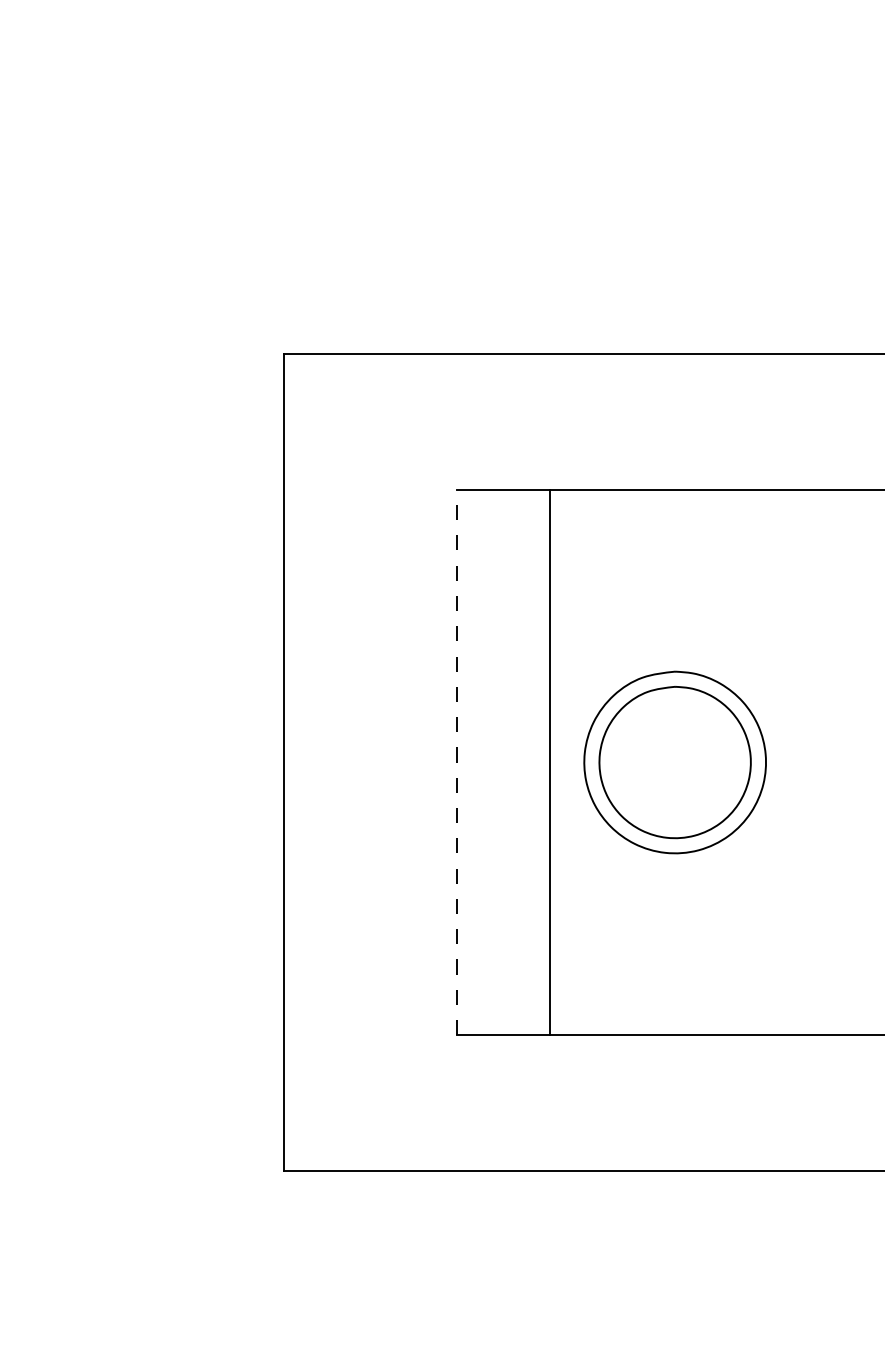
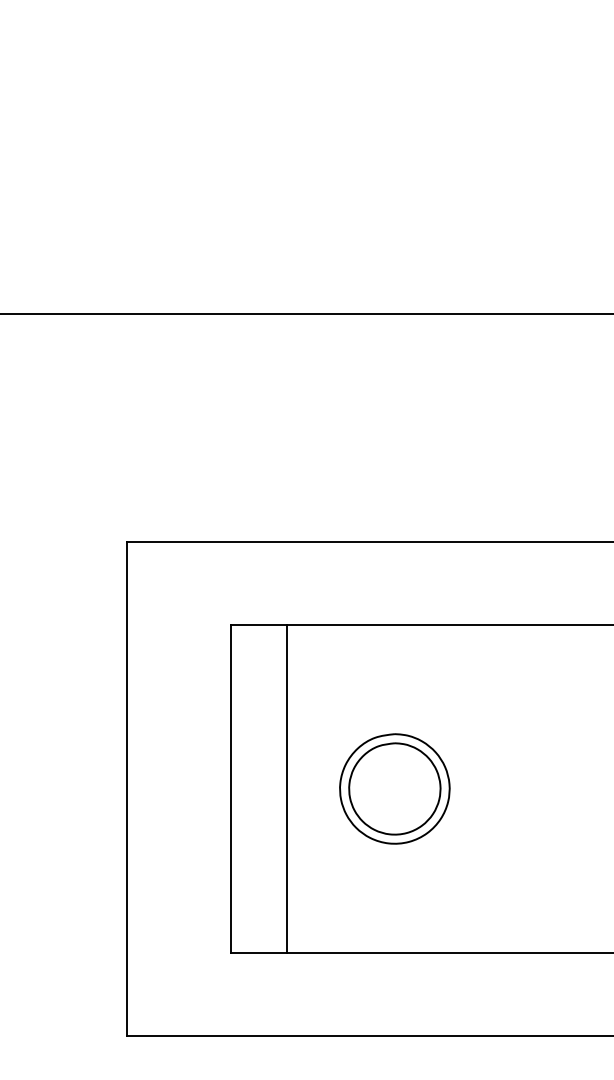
line: (457, 761) -> (231, 788), dashed -> solid
part: (674, 761) -> (394, 788), moved

